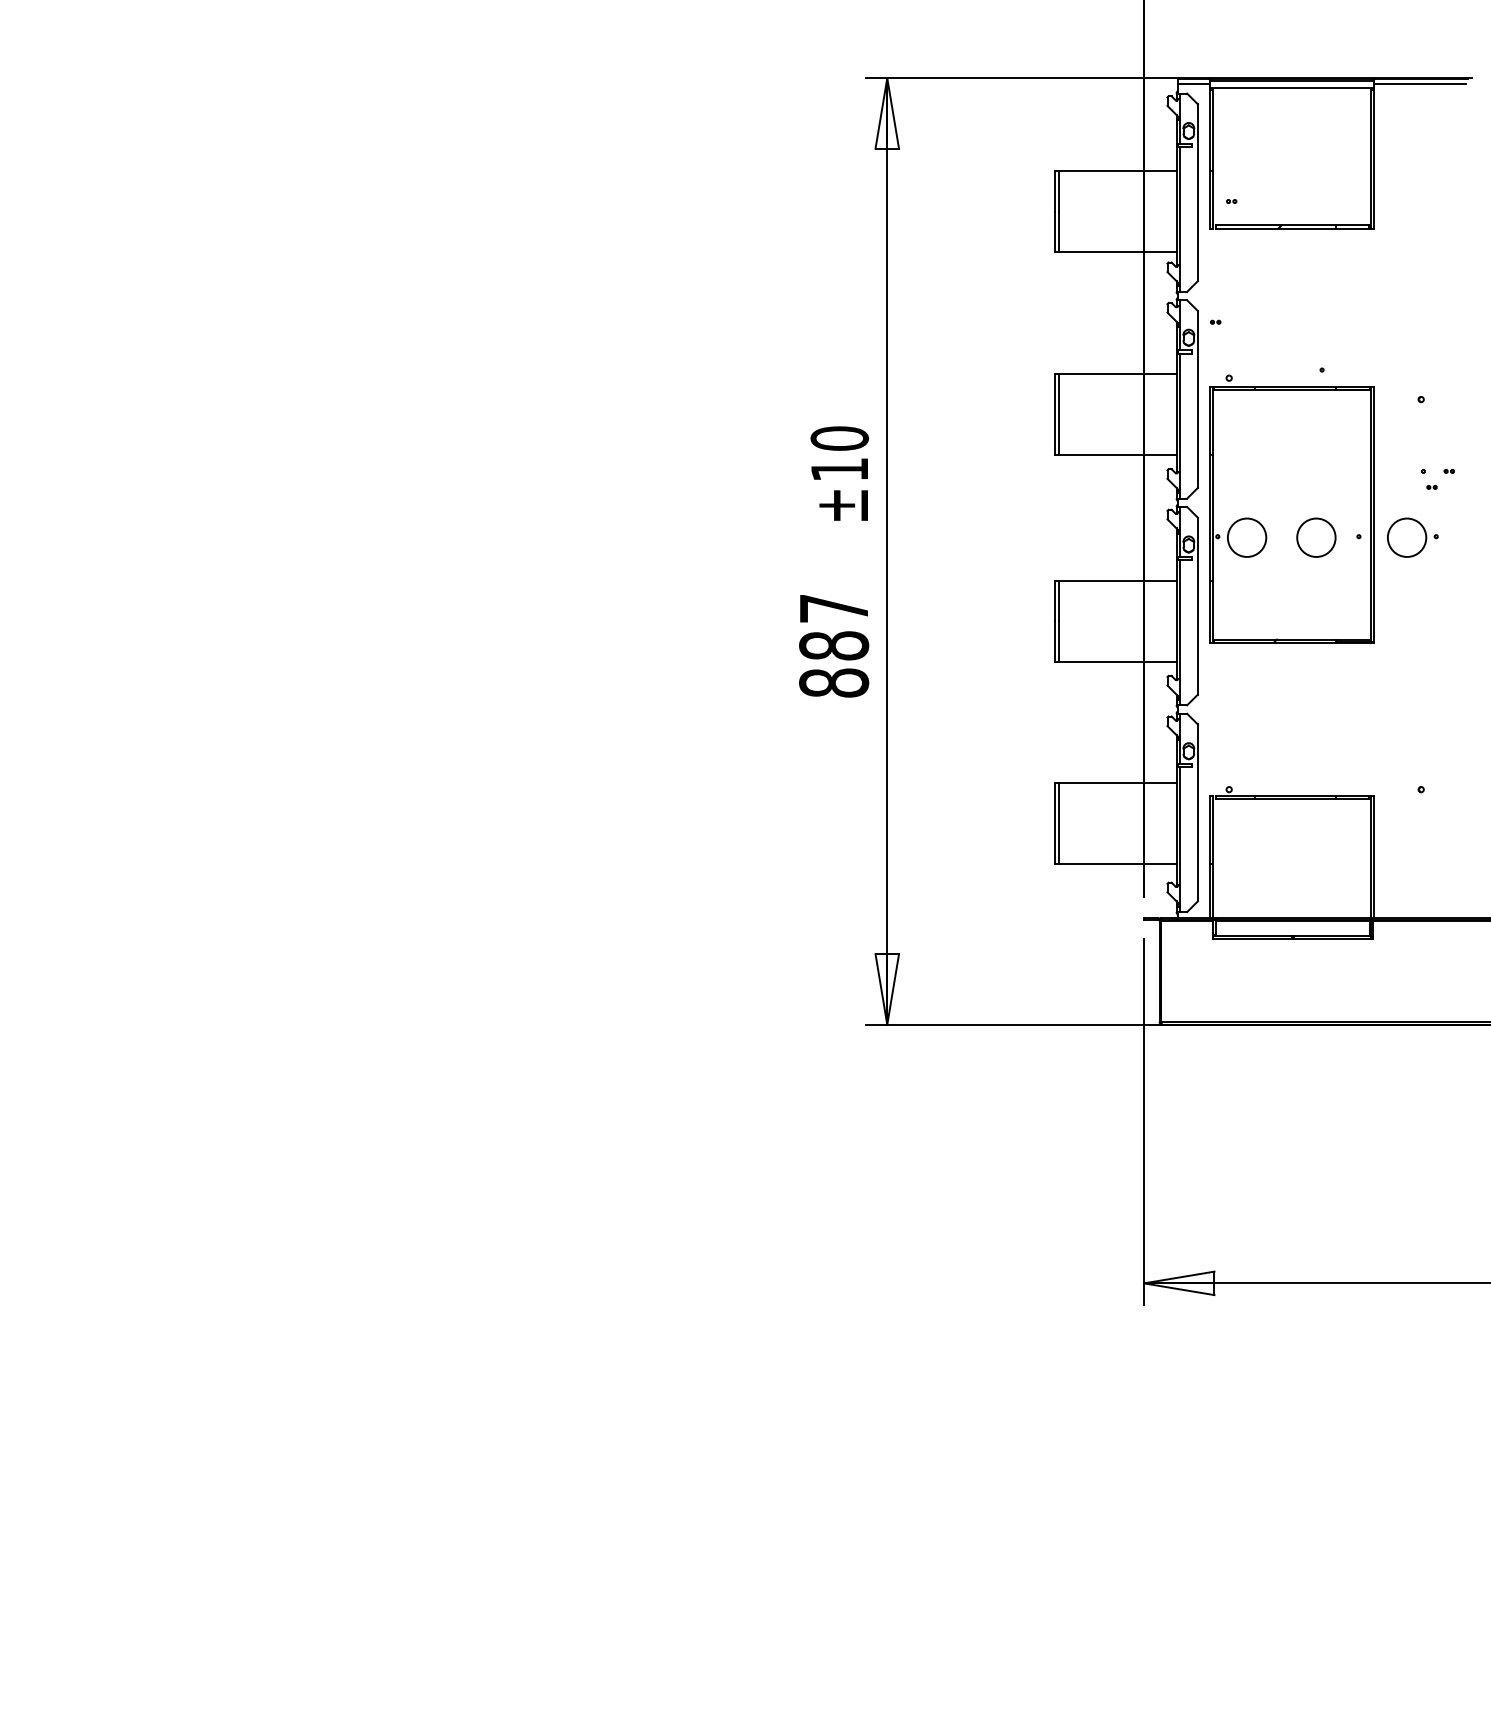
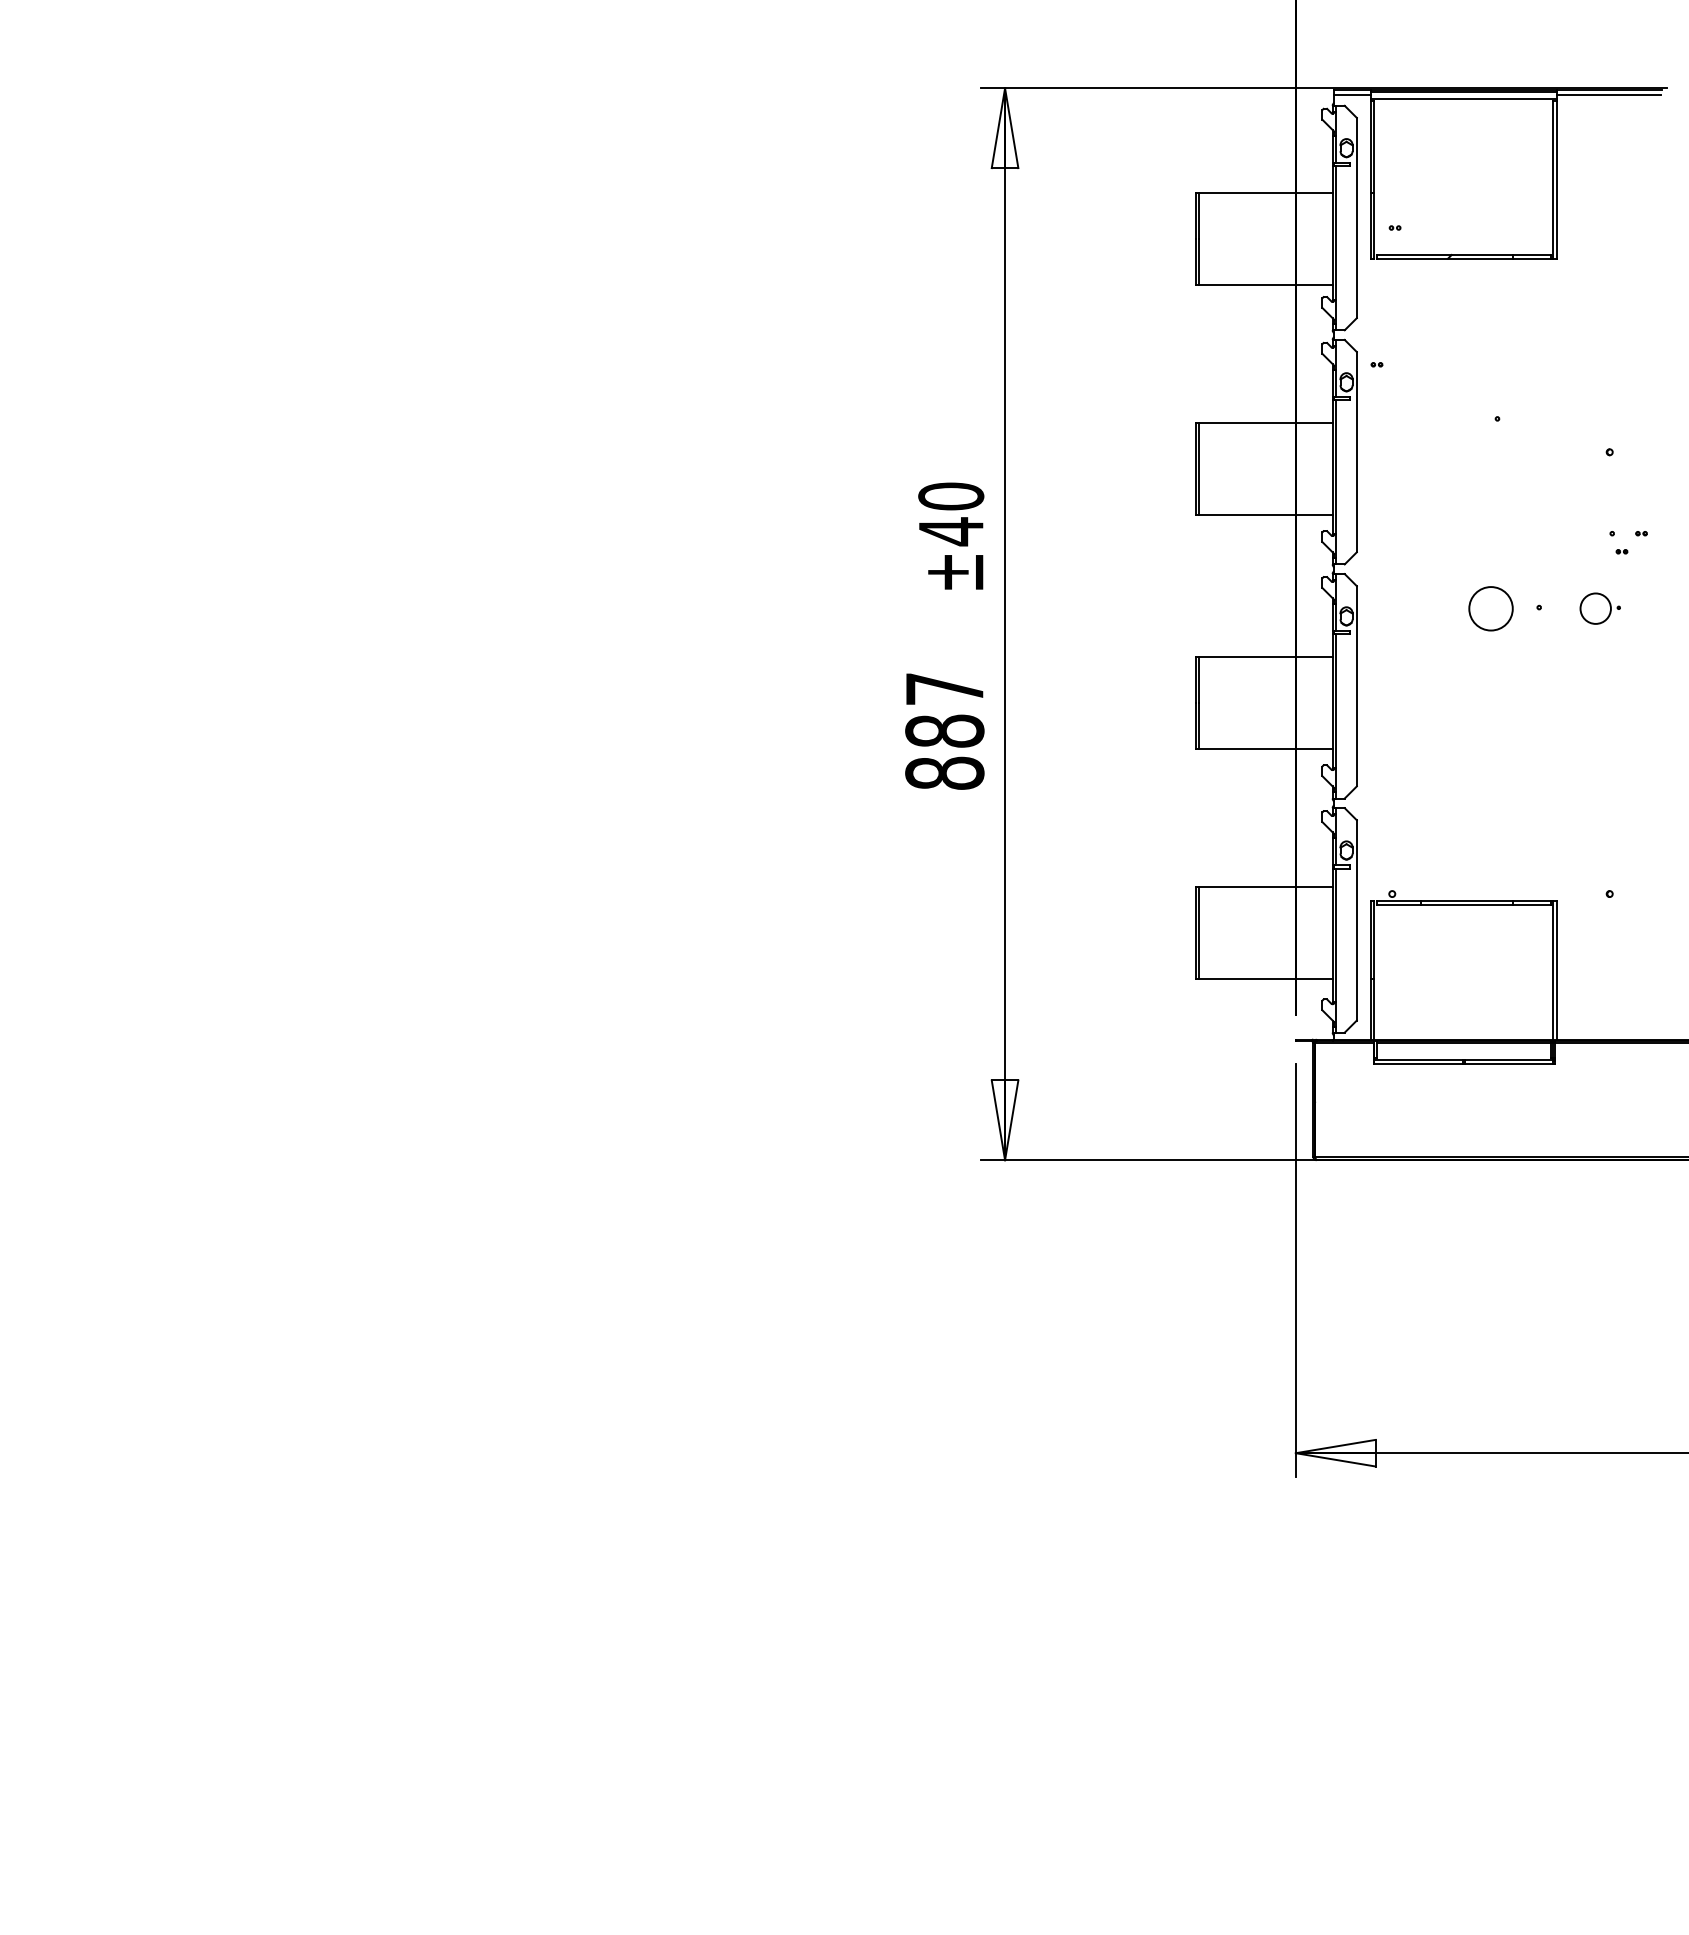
text: (839, 469) -> (950, 531), ±10 -> ±40
part: (1291, 508) -> (1462, 575), removed
part: (1412, 537) -> (1599, 608), size x0.7

